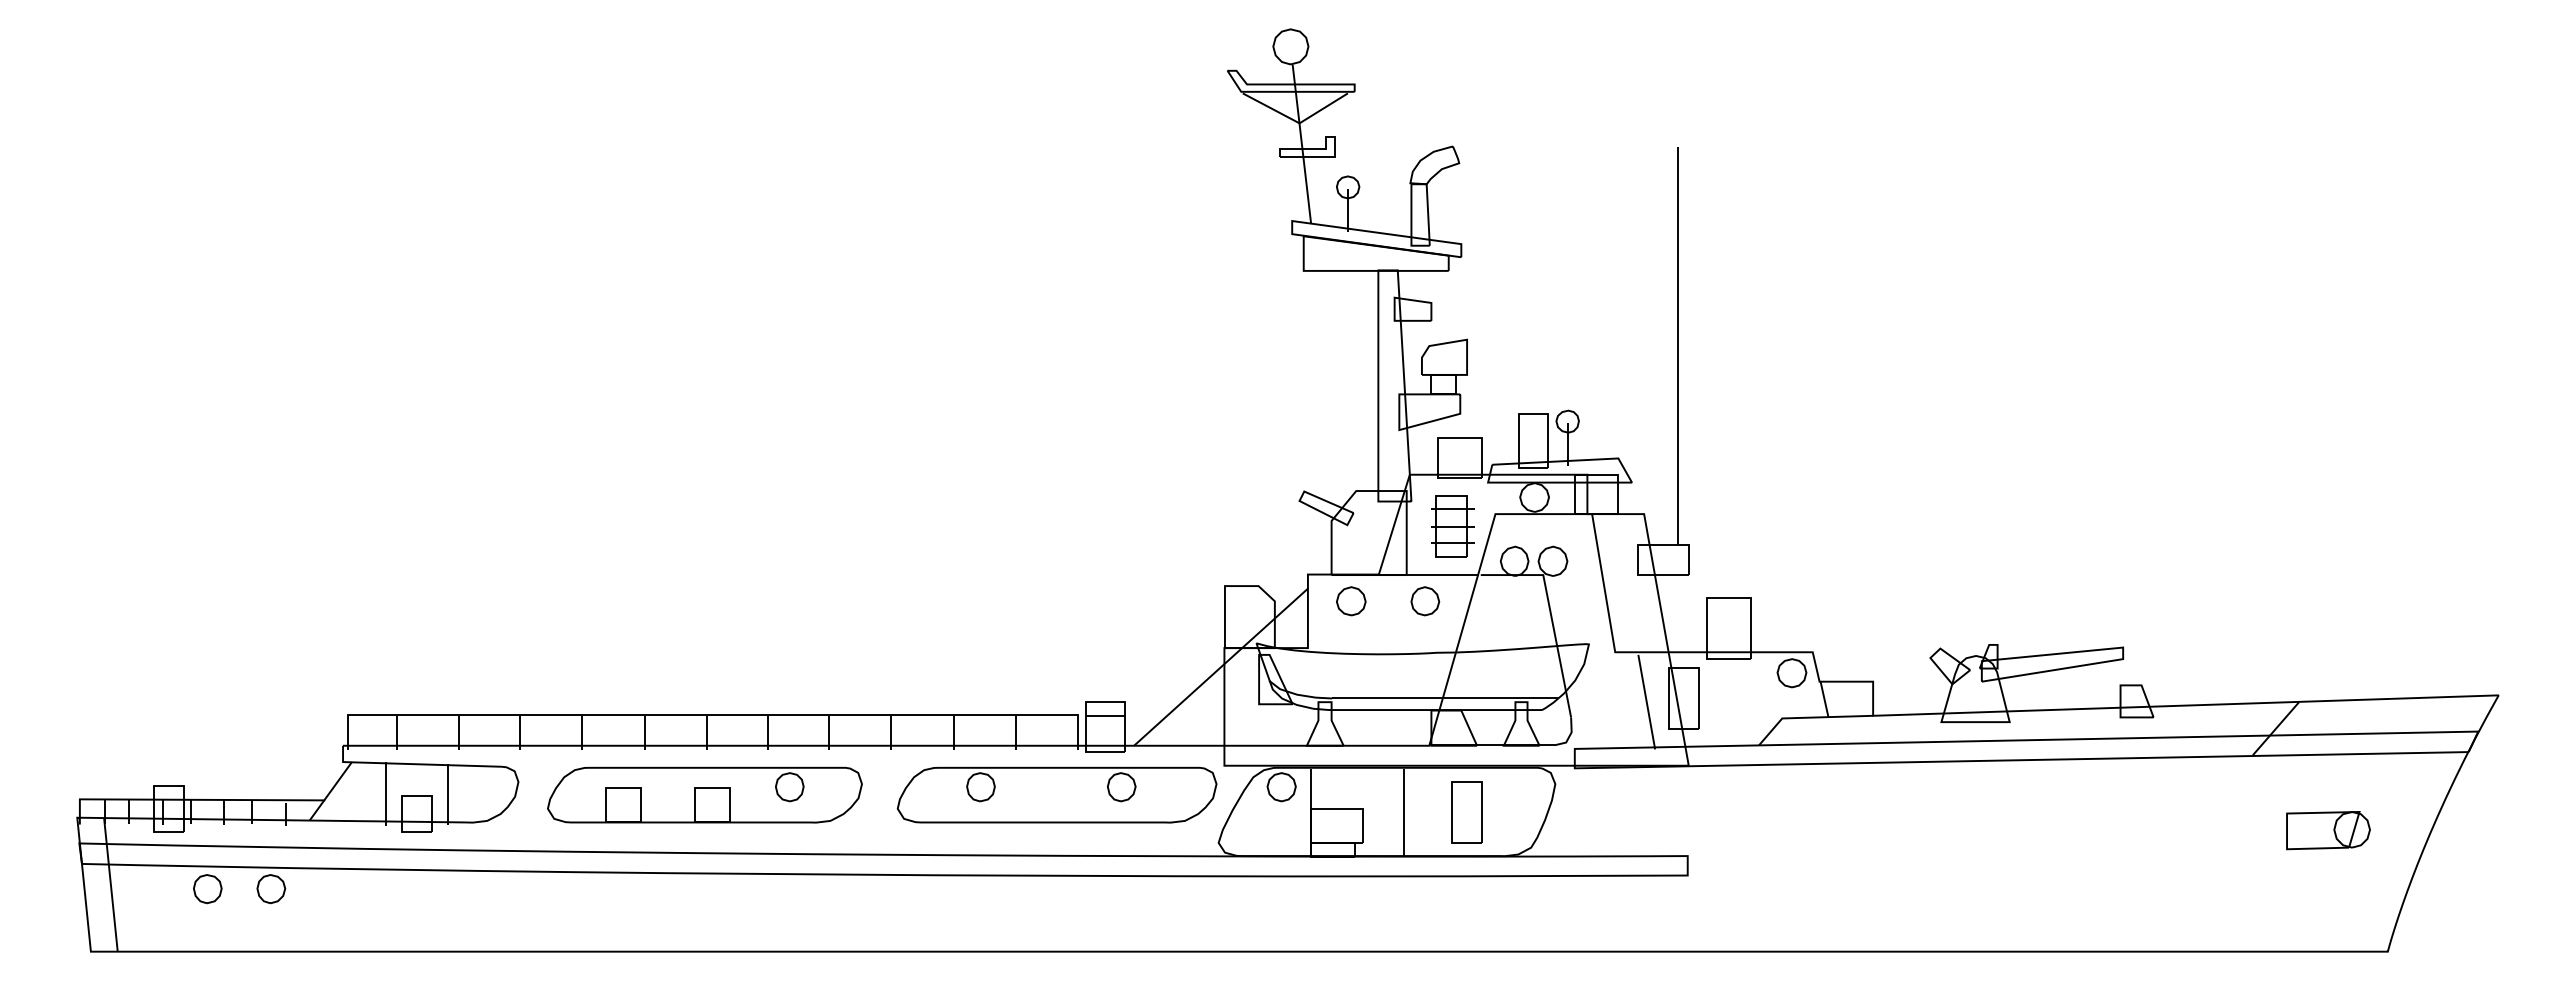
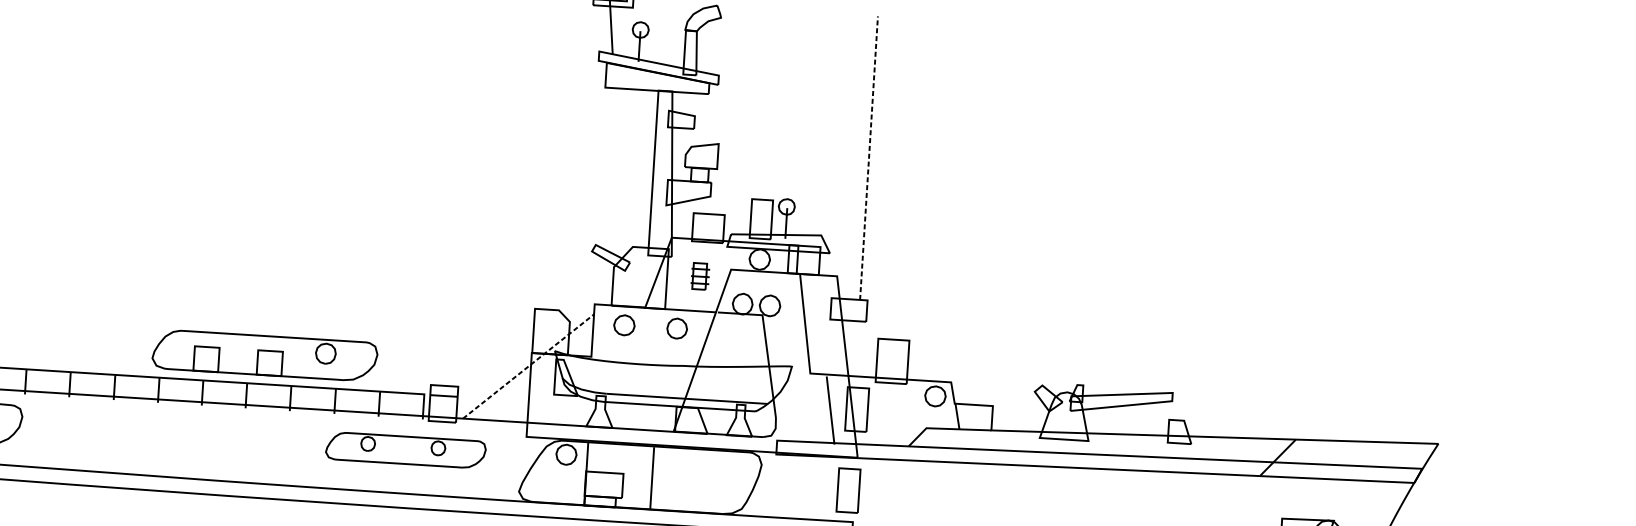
line: (1678, 346) -> (869, 158), solid -> dashed
part: (1452, 526) -> (699, 276), size x0.6
line: (1221, 666) -> (528, 366), solid -> dashed
part: (704, 794) -> (264, 355), moved
part: (1056, 794) -> (405, 449), size x0.7
part: (1466, 812) -> (848, 490), moved

